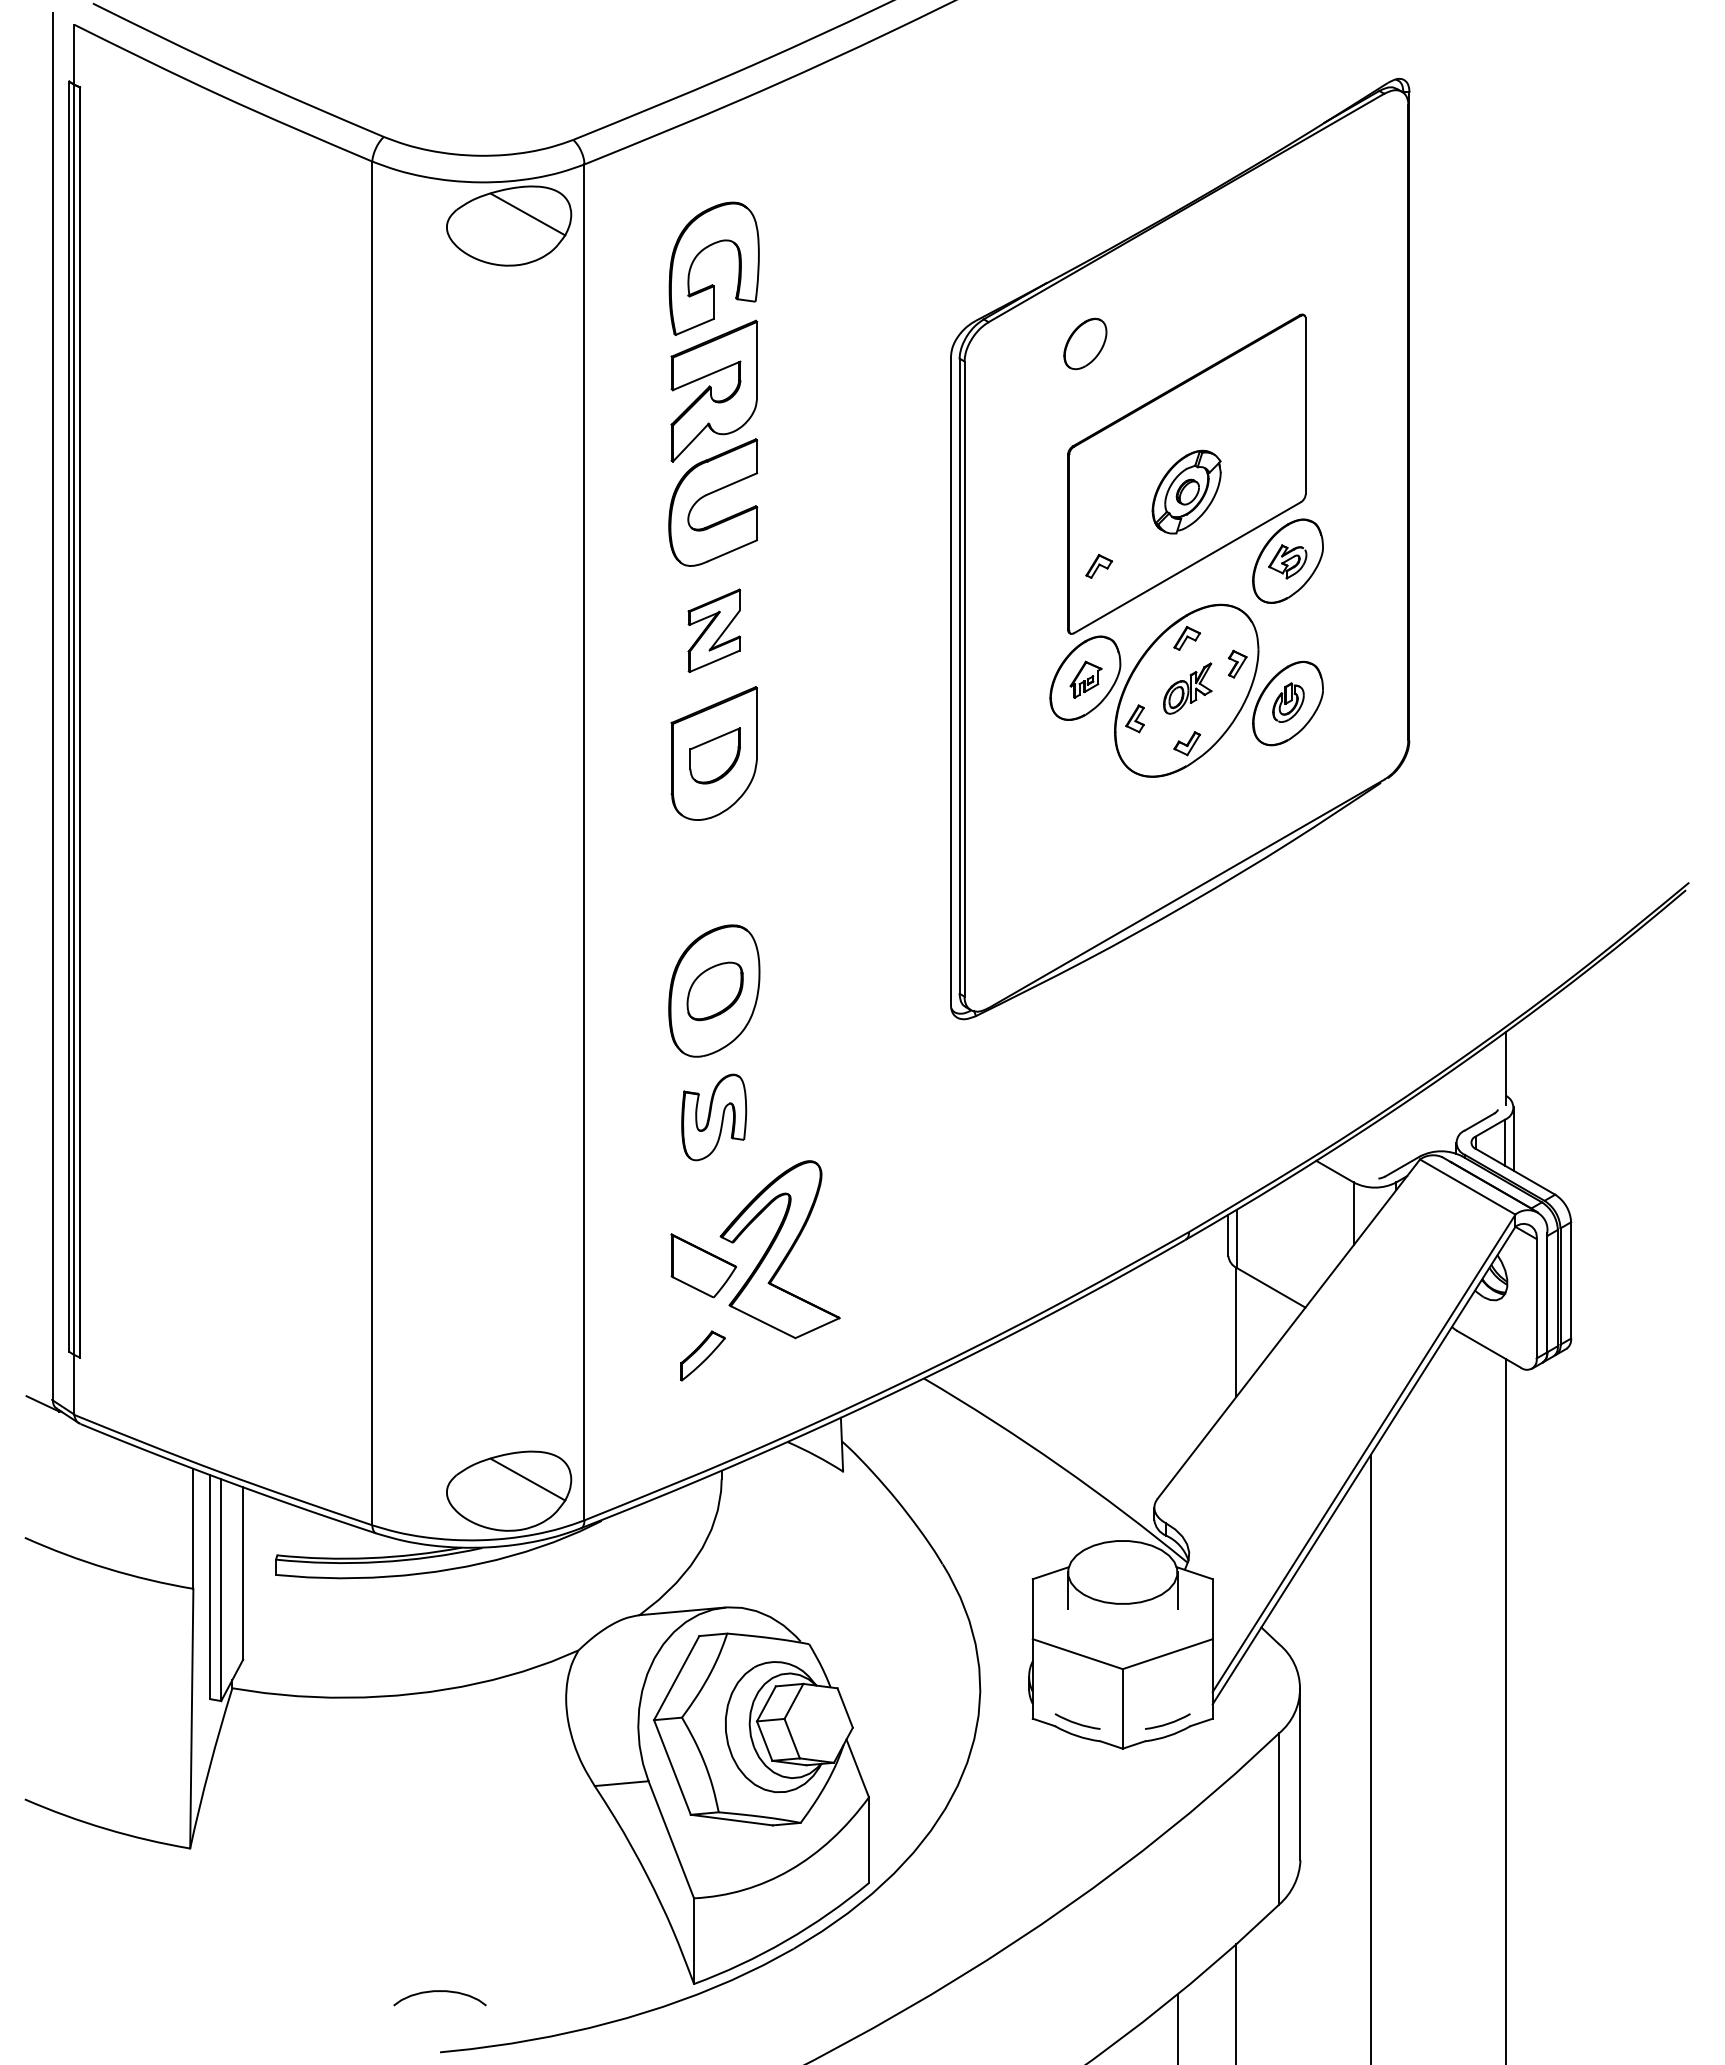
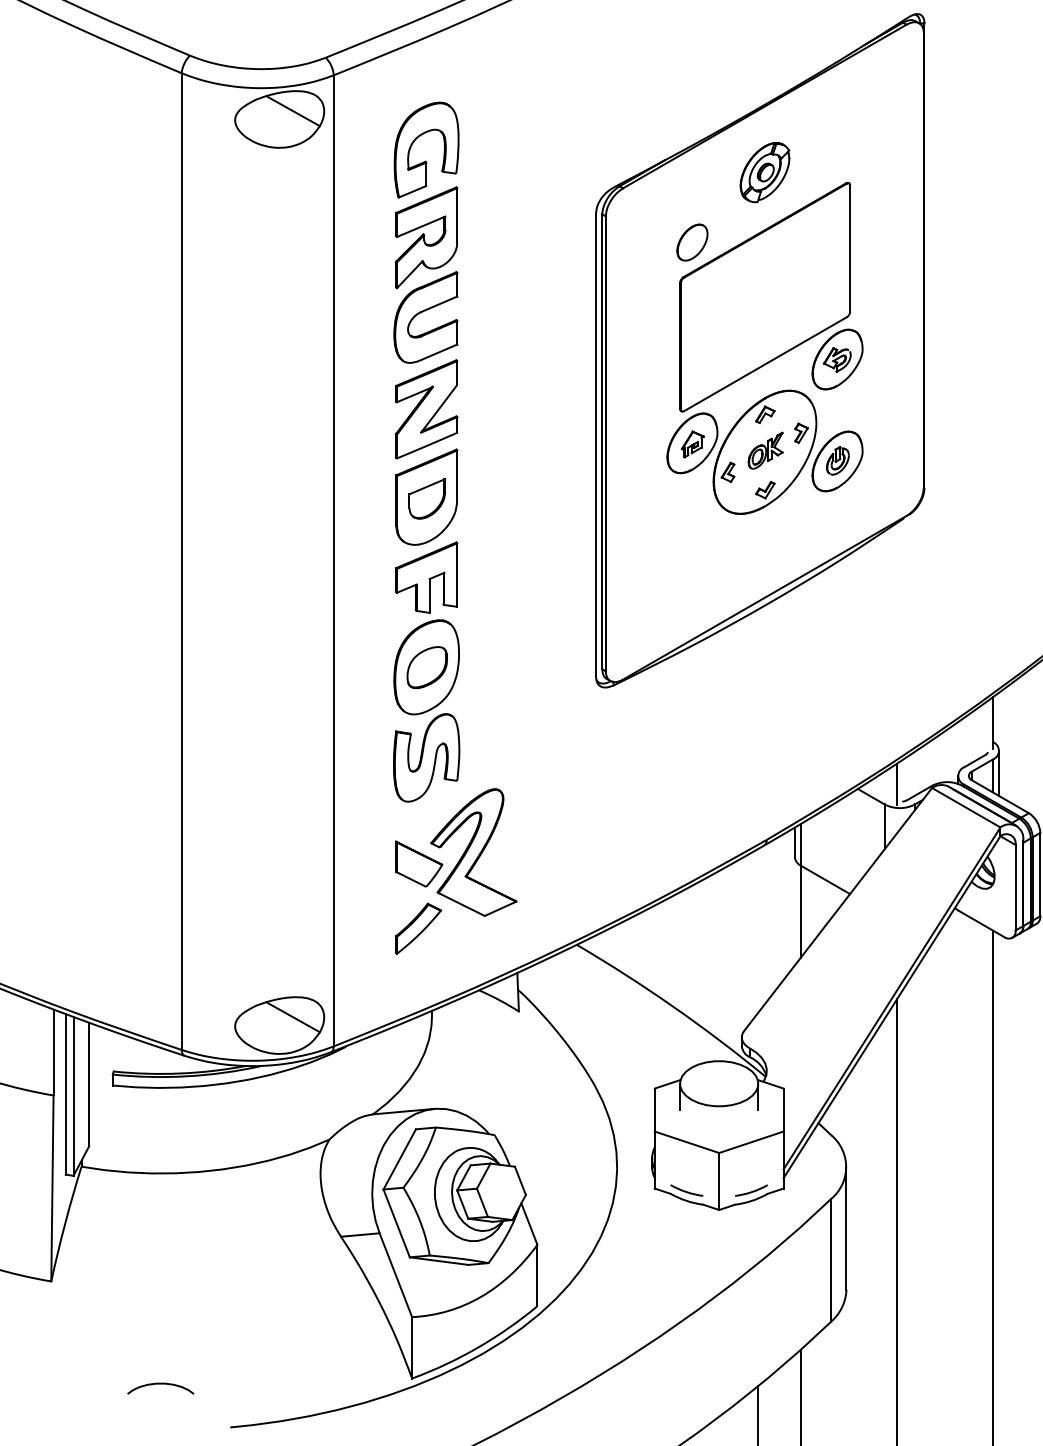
part: (1085, 343) -> (692, 242), moved
part: (1186, 491) -> (764, 172), moved
part: (1098, 566) -> (701, 363), removed
part: (714, 630) -> (426, 409), size x1.67
part: (714, 865) -> (426, 577), added
part: (713, 1117) -> (426, 757), size x1.43
line: (1371, 1153) -> (897, 783), added
part: (702, 1355) -> (418, 928), size x1.43
curve: (439, 1991) -> (160, 1383), moved

